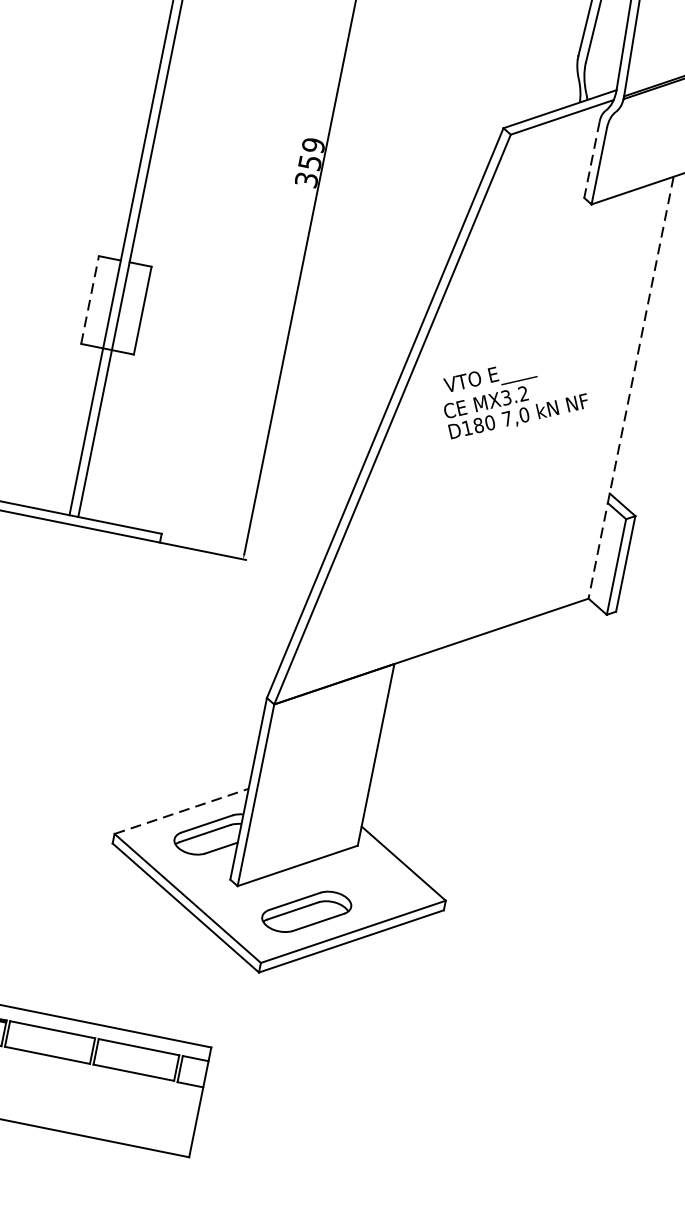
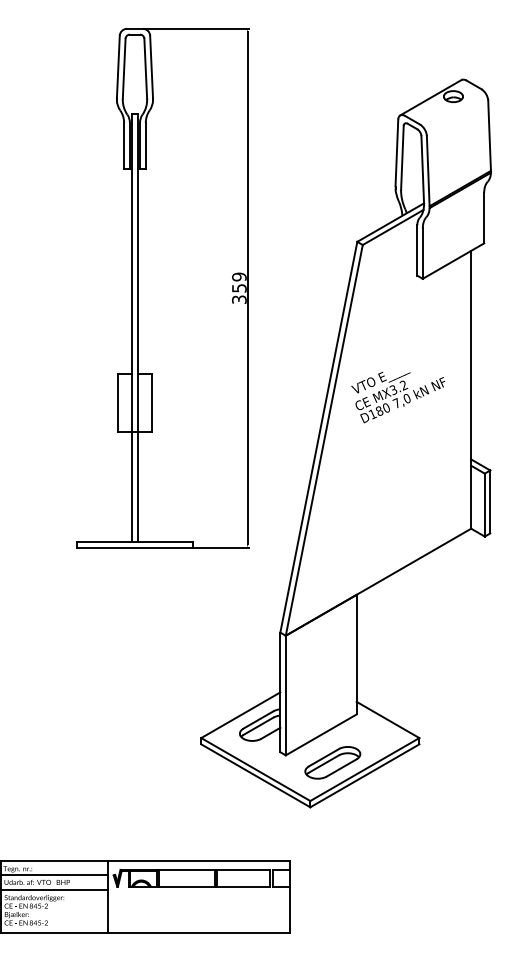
line: (591, 161) -> (417, 251), dashed -> solid
line: (89, 300) -> (117, 403), dashed -> solid
line: (631, 387) -> (471, 389), dashed -> solid
text: (511, 410) -> (398, 397), moved
line: (181, 811) -> (240, 715), dashed -> solid

